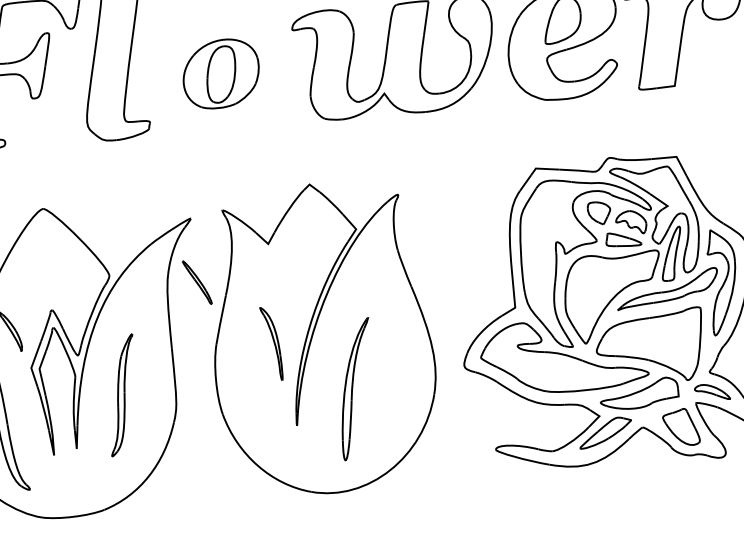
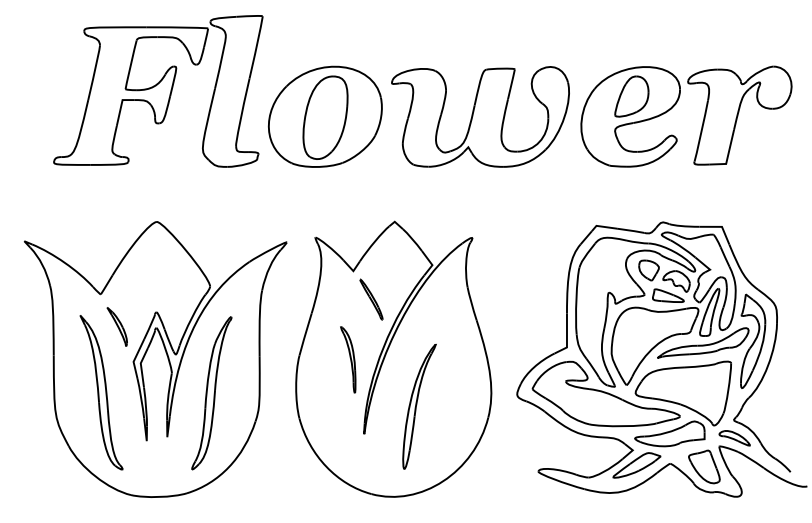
part: (221, 73) -> (325, 116), size x1.67
part: (197, 282) -> (371, 299), moved
part: (121, 395) -> (211, 393), size x1.43

